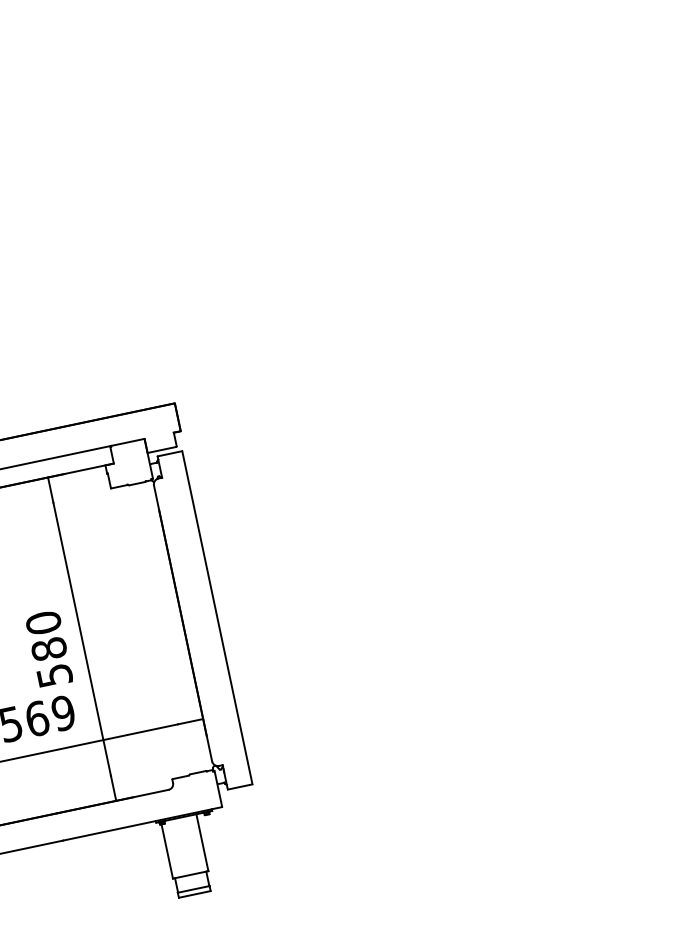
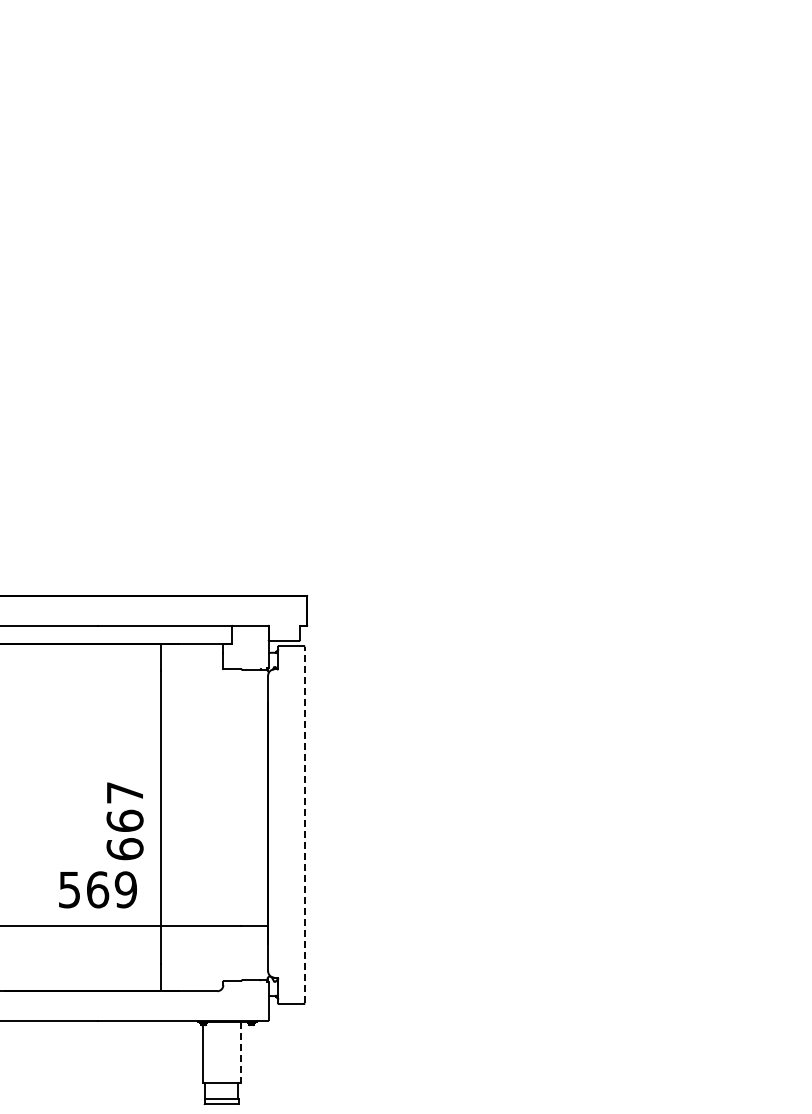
line: (217, 617) -> (304, 824), solid -> dashed
text: (48, 648) -> (124, 820), 580 -> 667
line: (202, 842) -> (240, 1052), solid -> dashed

